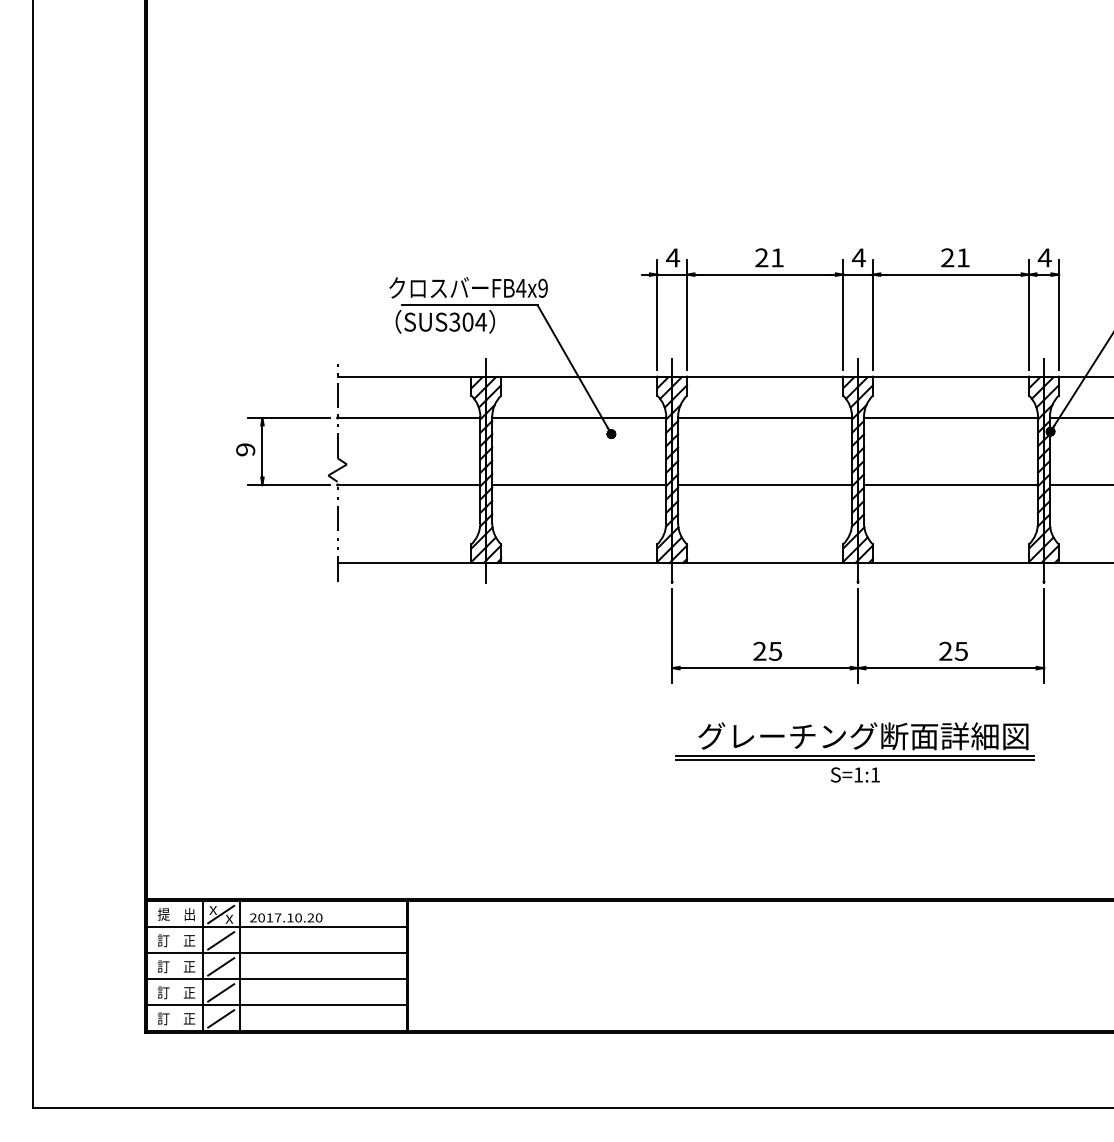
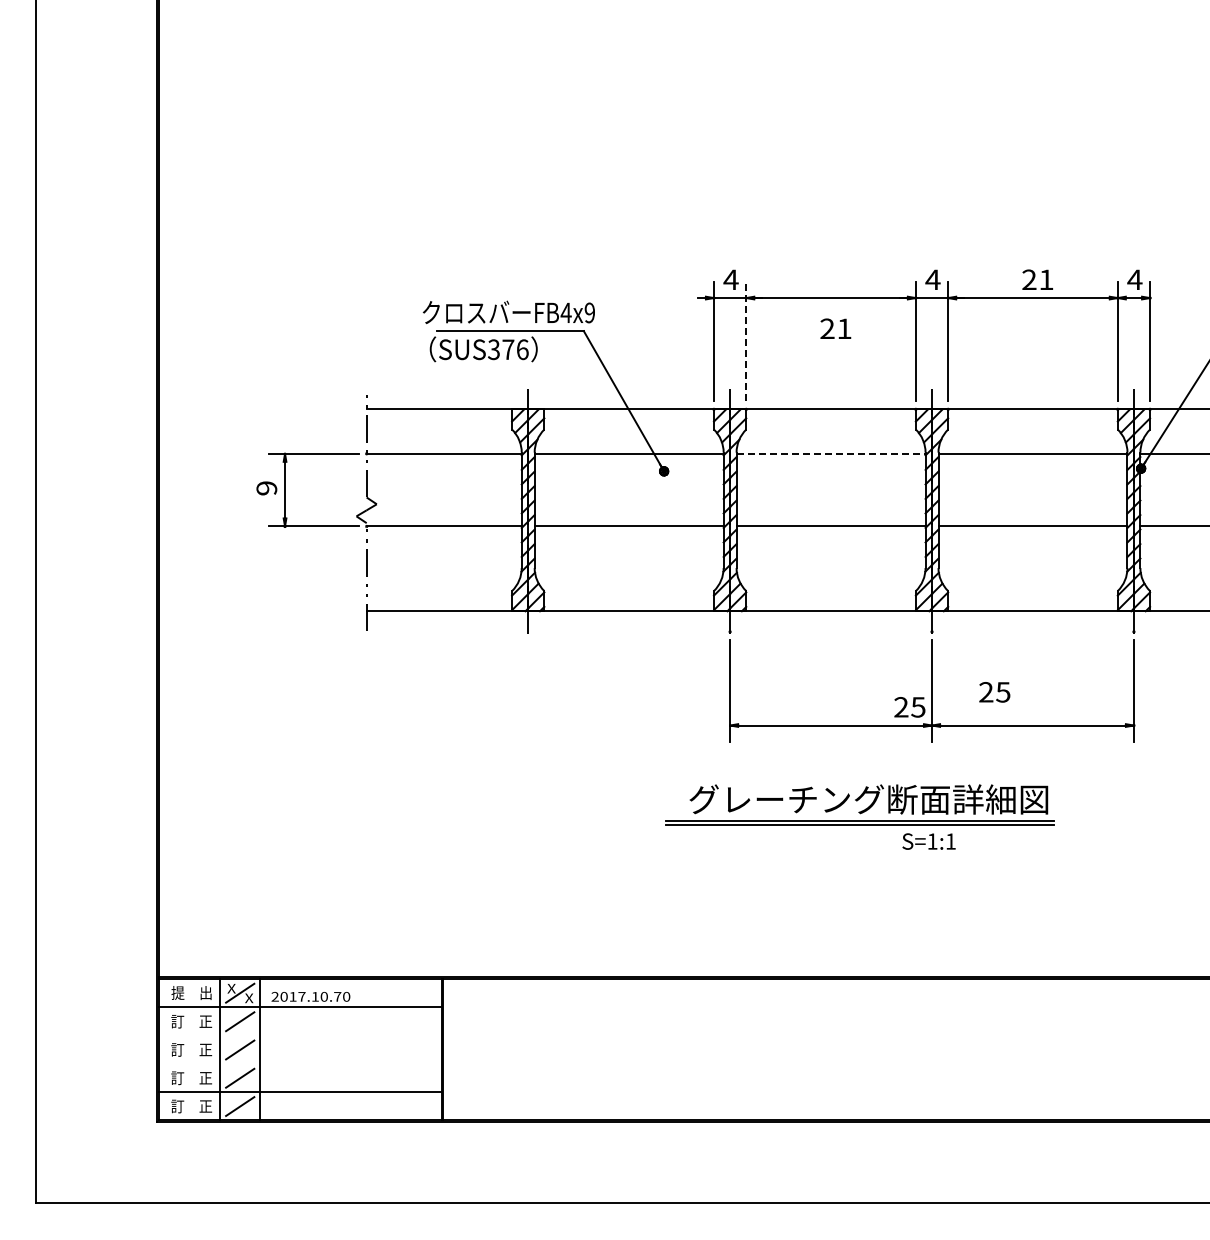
text: (769, 257) -> (835, 328), moved
line: (687, 314) -> (746, 341), solid -> dashed
text: (474, 321) -> (515, 349), SUS304 -> SUS376
line: (765, 417) -> (831, 453), solid -> dashed
text: (767, 651) -> (909, 707), moved
text: (953, 651) -> (994, 692), moved
part: (854, 740) -> (859, 804), moved
text: (310, 917) -> (337, 996), 2017.10.20 -> 2017.10.70
line: (276, 953) -> (300, 1035), removed
line: (276, 979) -> (300, 1063), removed

